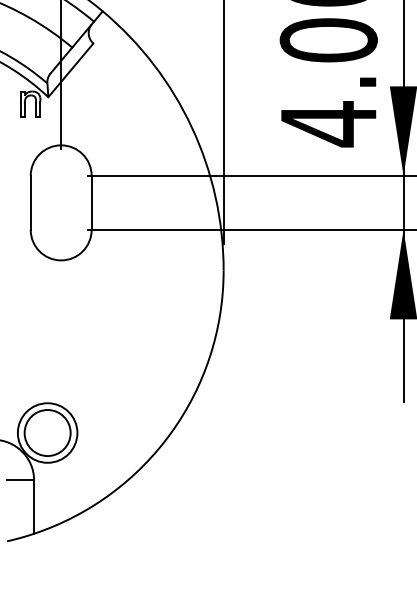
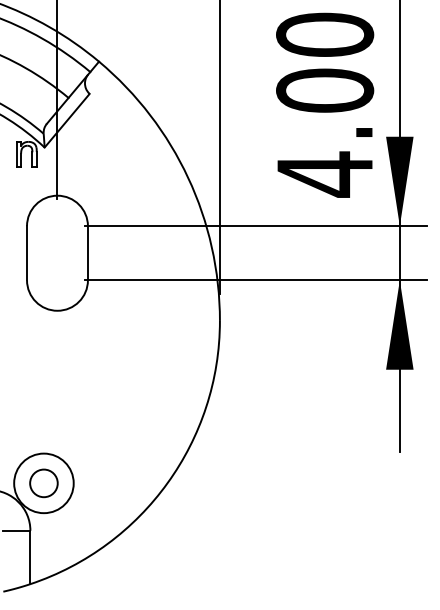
circle: (47, 433) -> (43, 483), size x0.6

